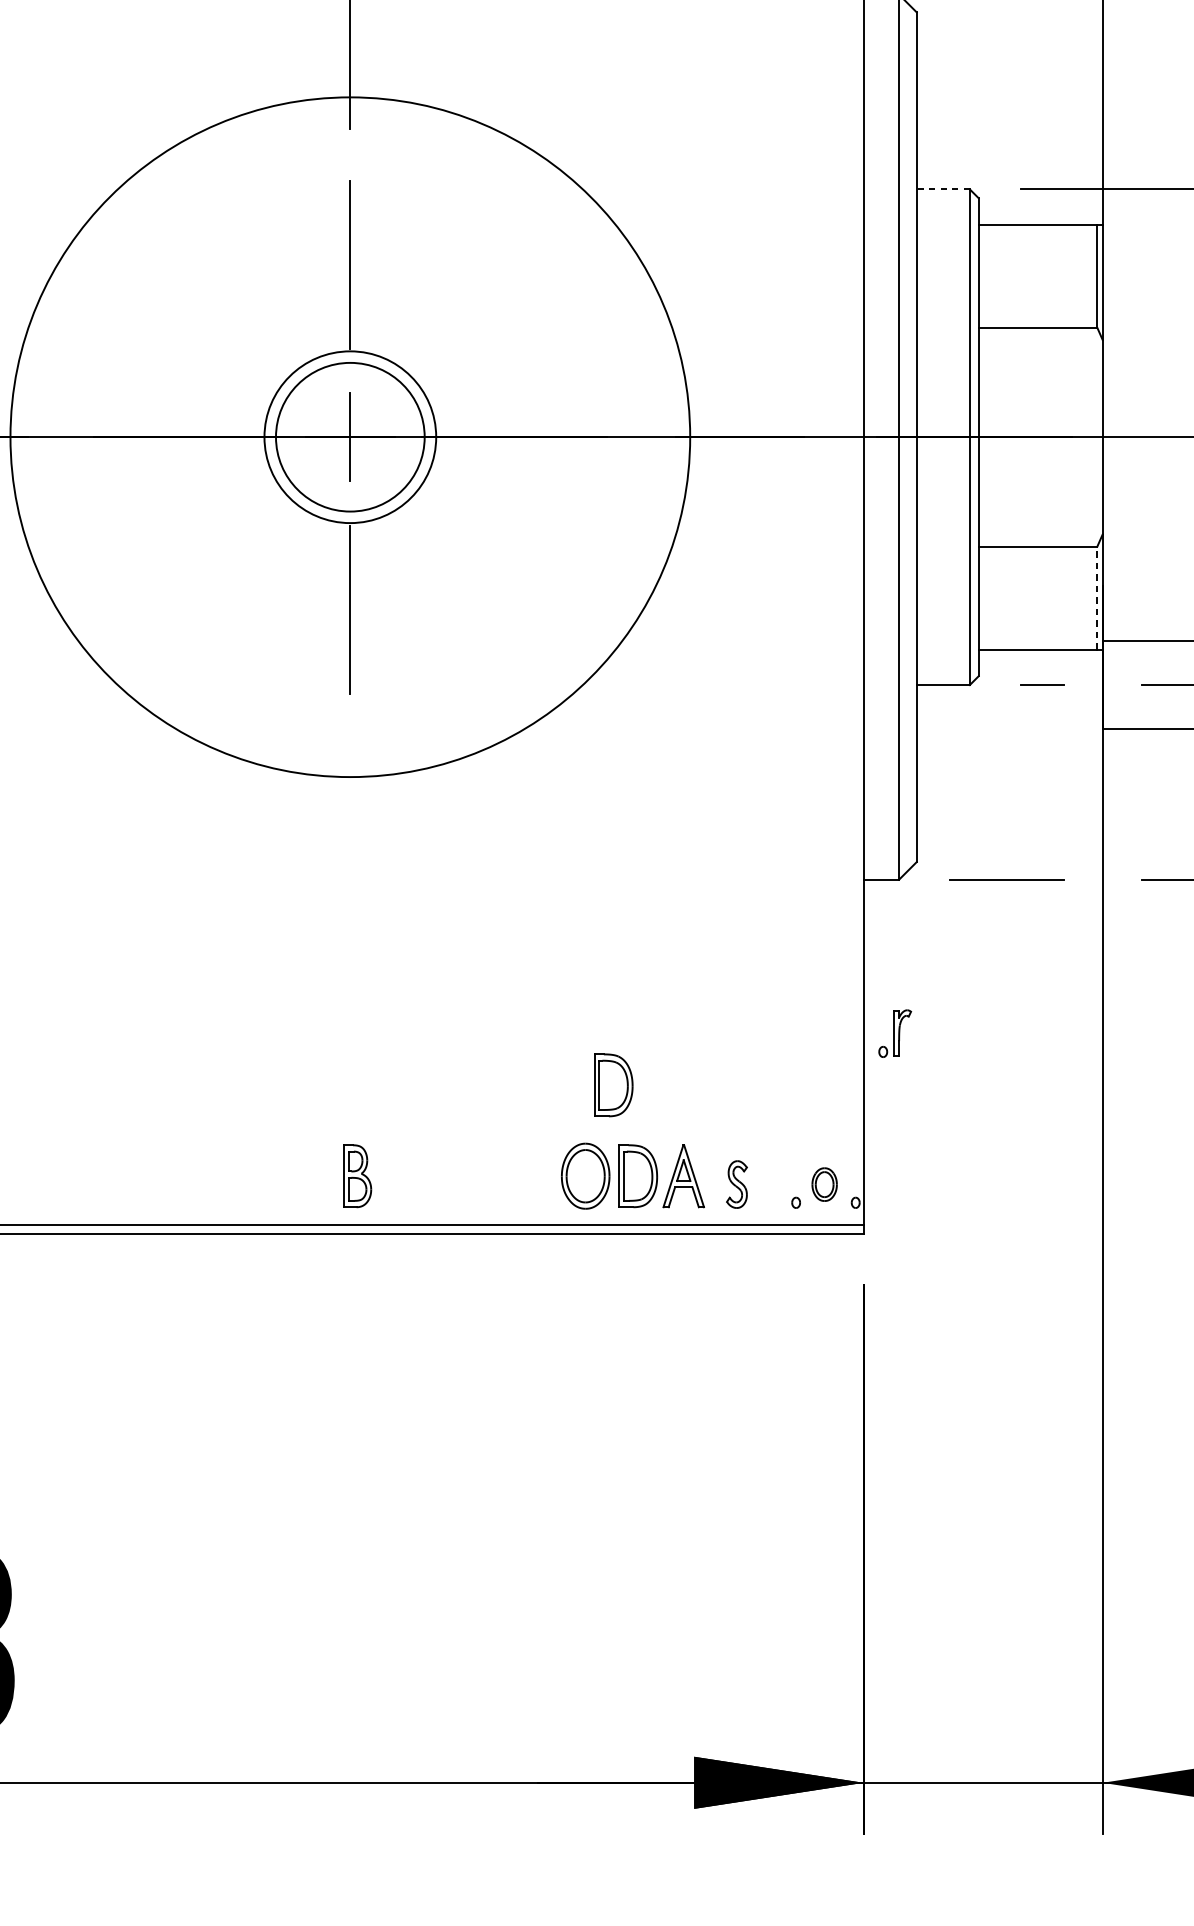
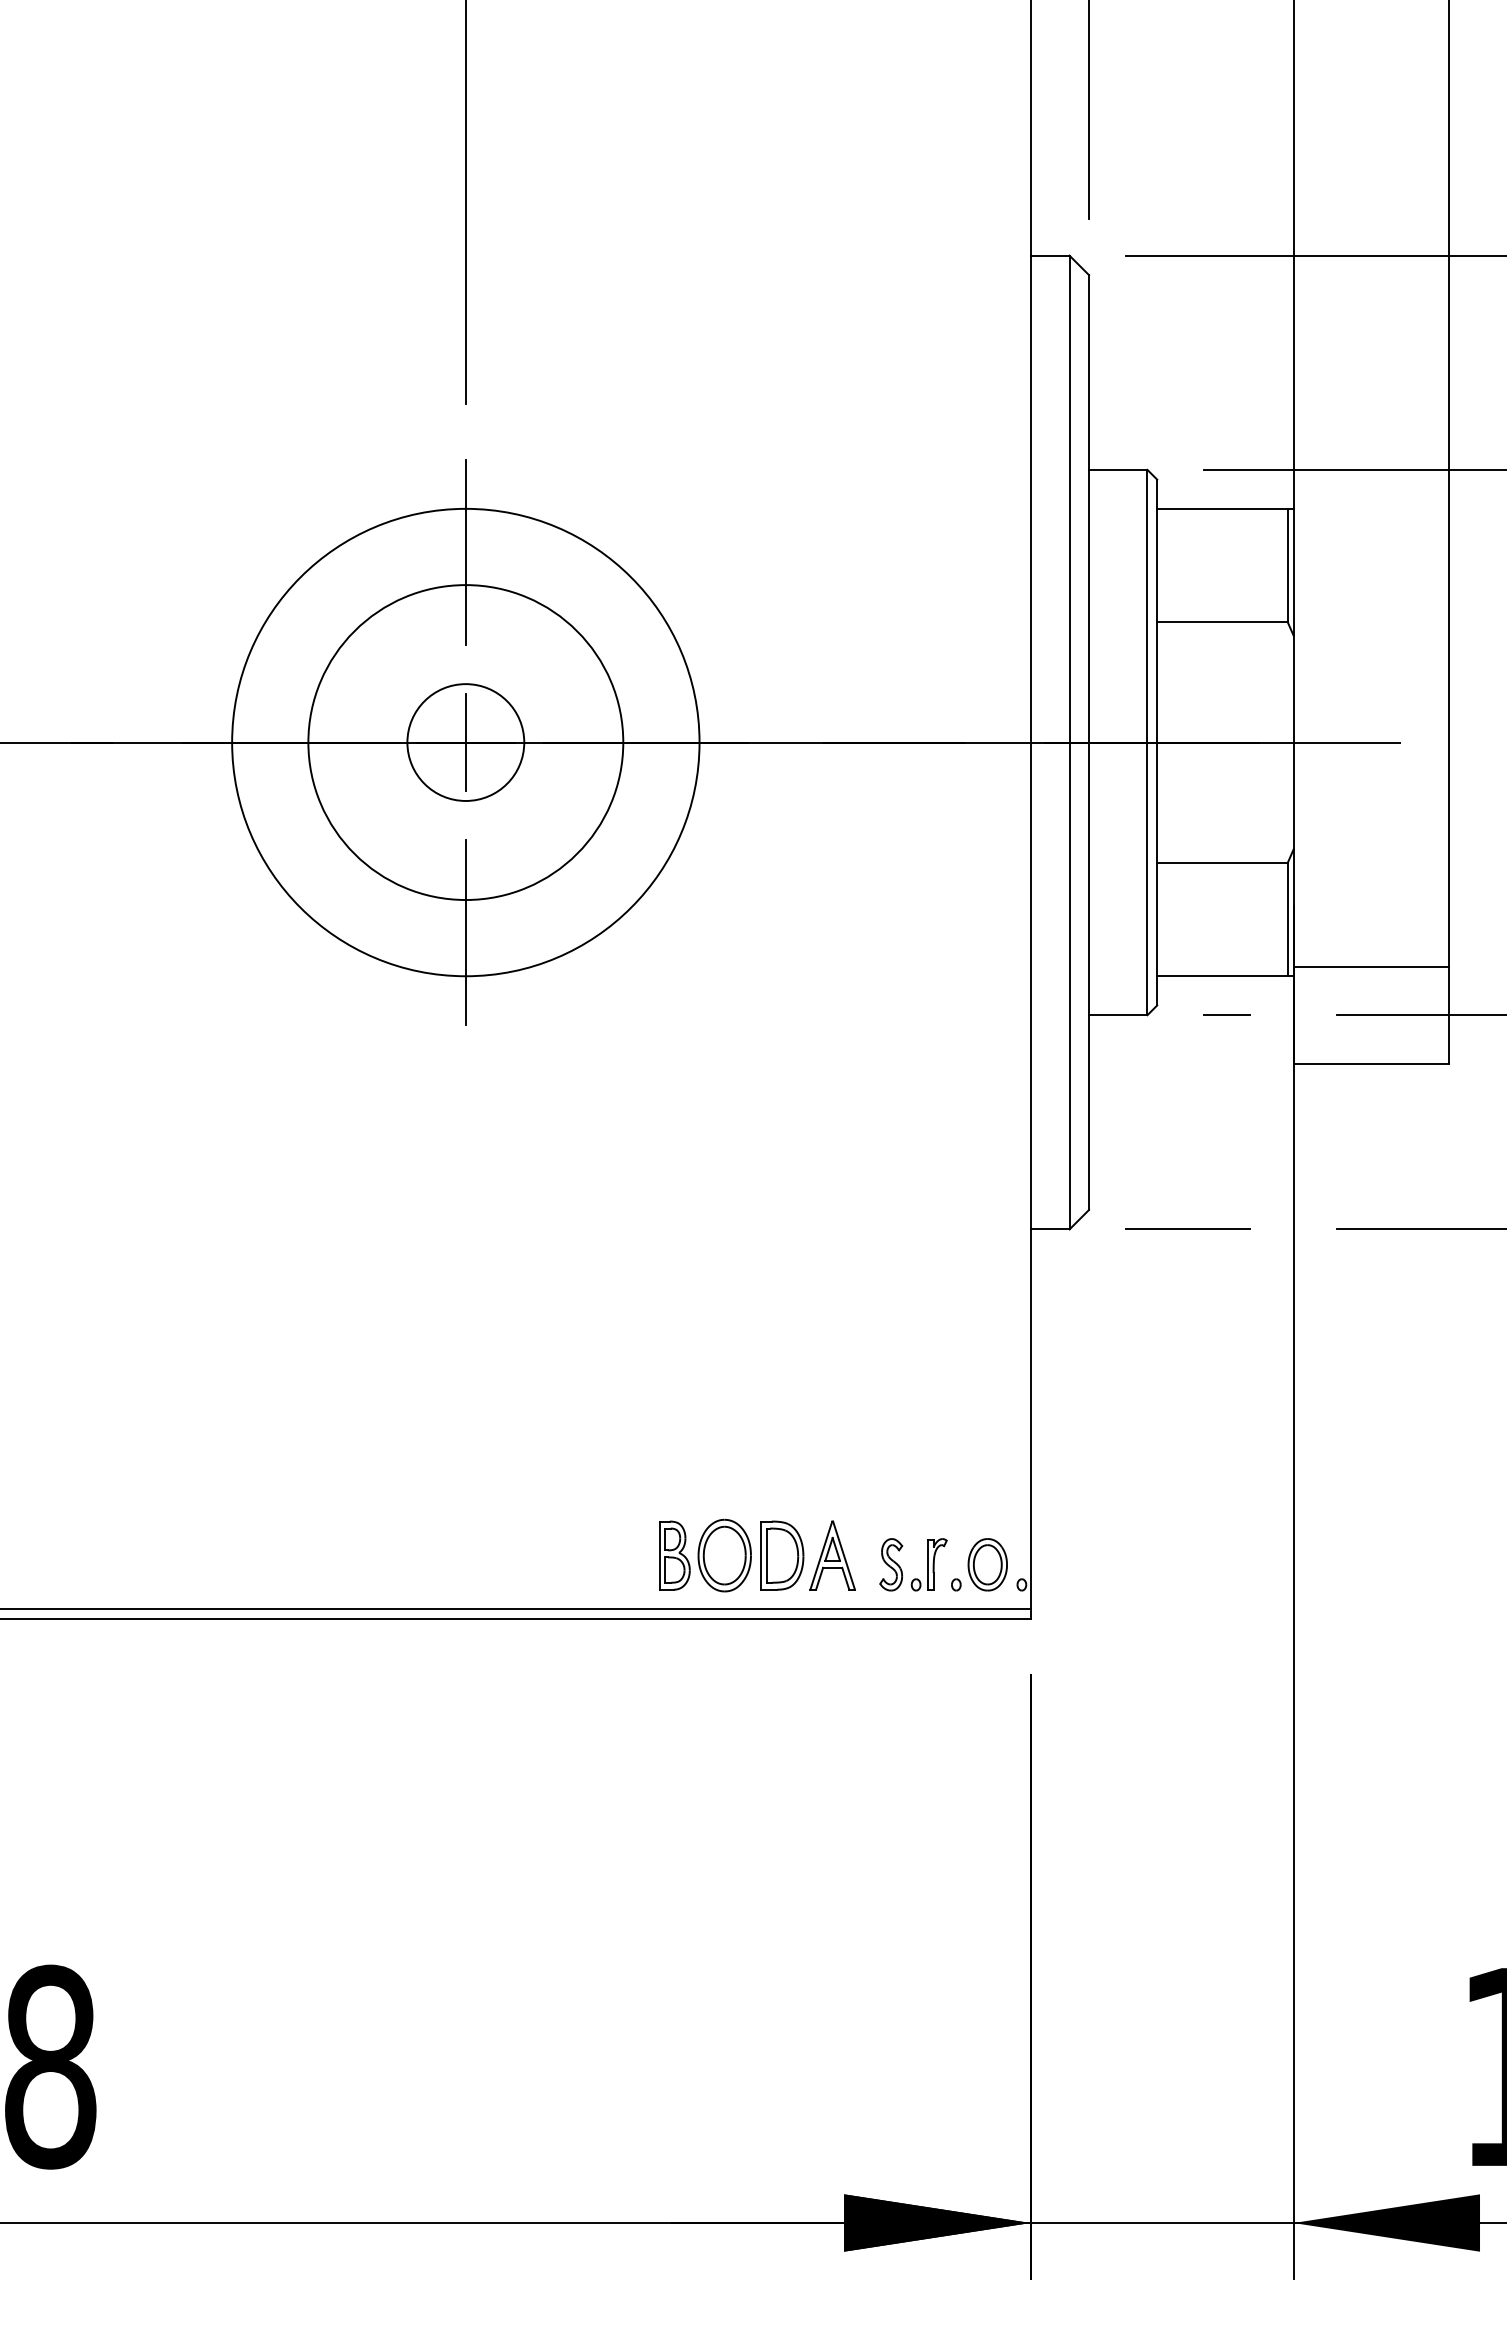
line: (942, 189) -> (1117, 469), dashed -> solid
circle: (350, 437) -> (465, 742), size x0.62
circle: (350, 437) -> (465, 742), size x0.71
circle: (350, 437) -> (465, 742), size x1.67
line: (1097, 598) -> (1287, 919), dashed -> solid
part: (894, 1033) -> (928, 1564), moved
part: (613, 1085) -> (755, 1455), removed
part: (357, 1176) -> (674, 1555), moved
part: (824, 1184) -> (987, 1564), size x1.43

